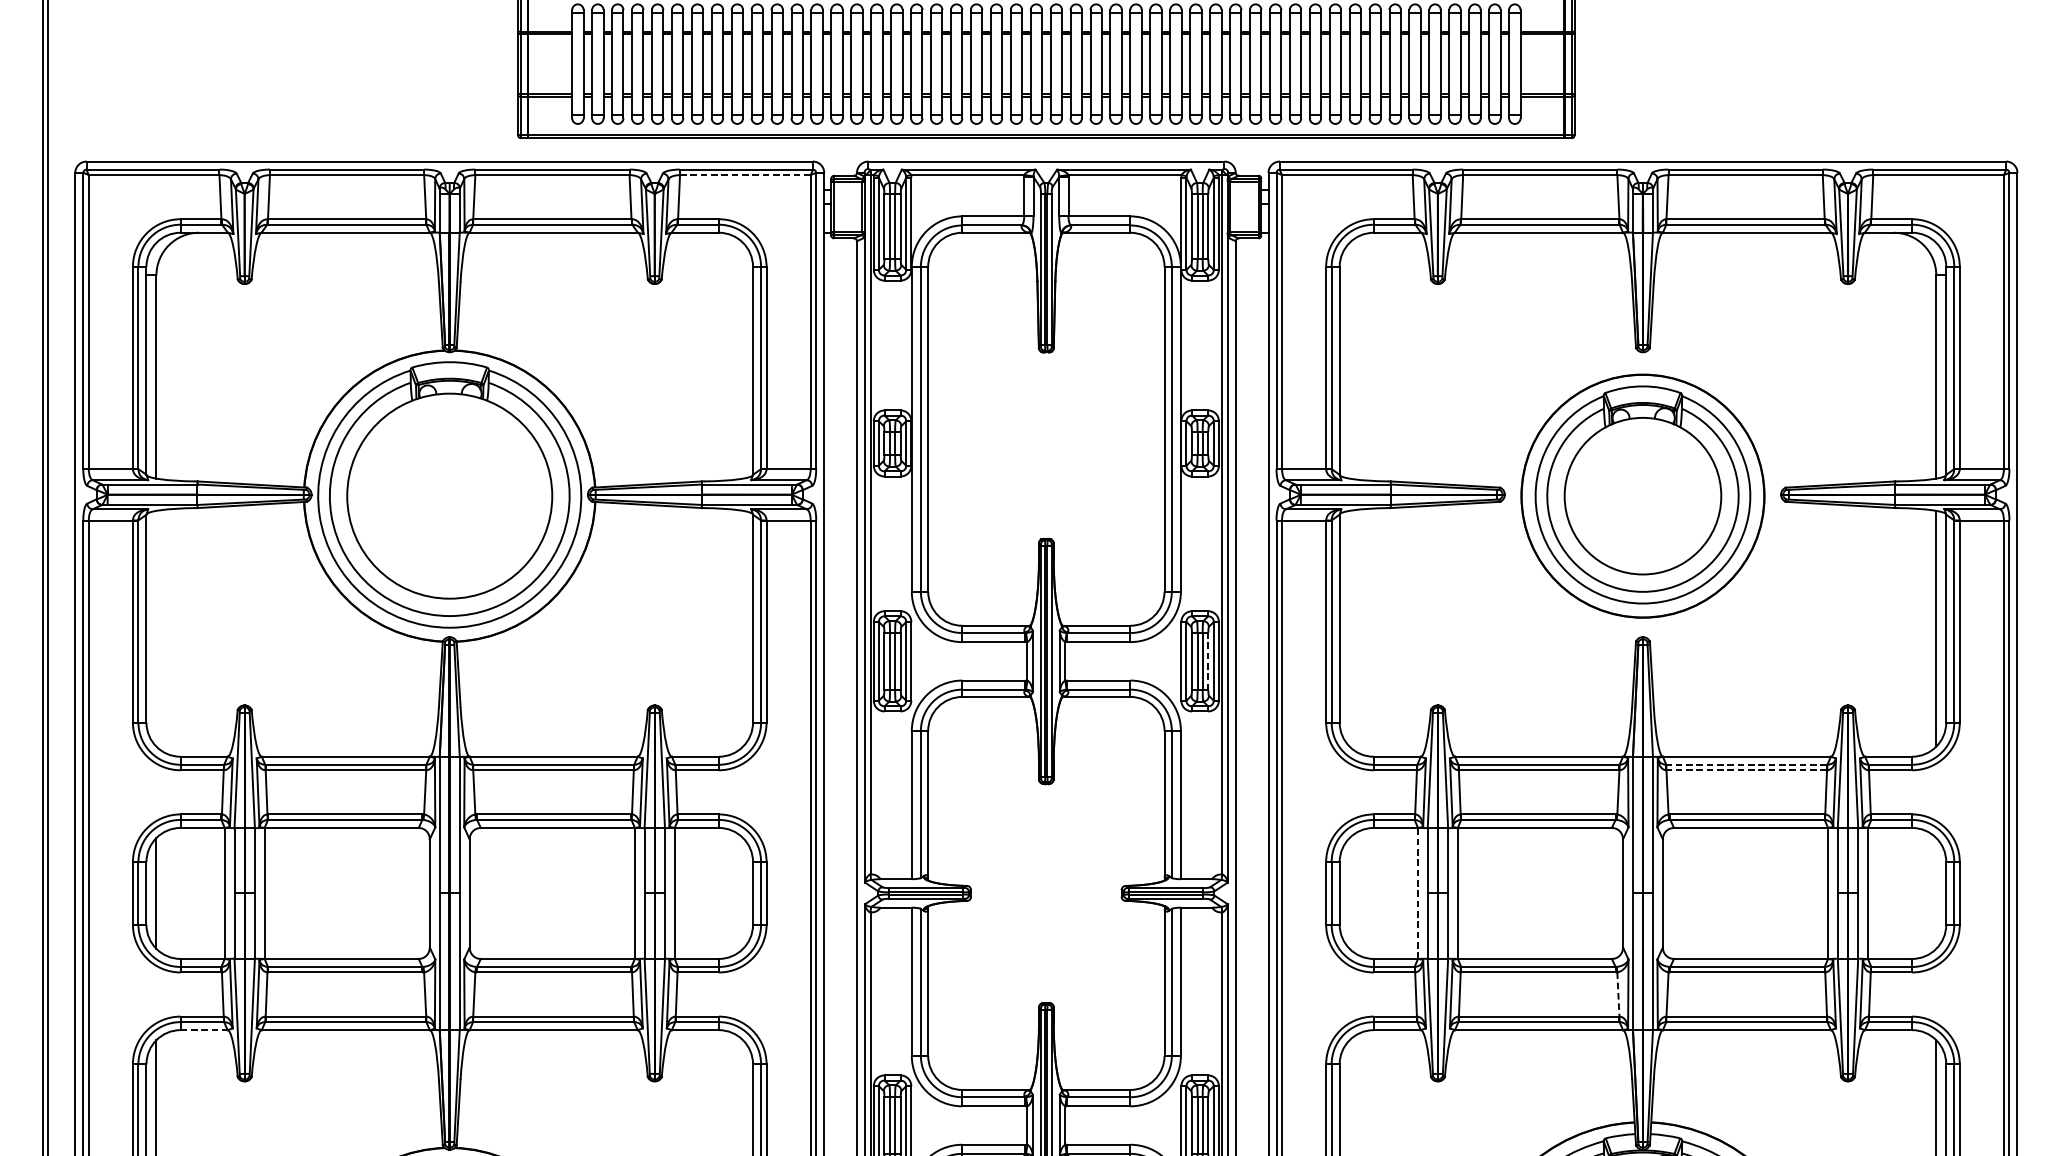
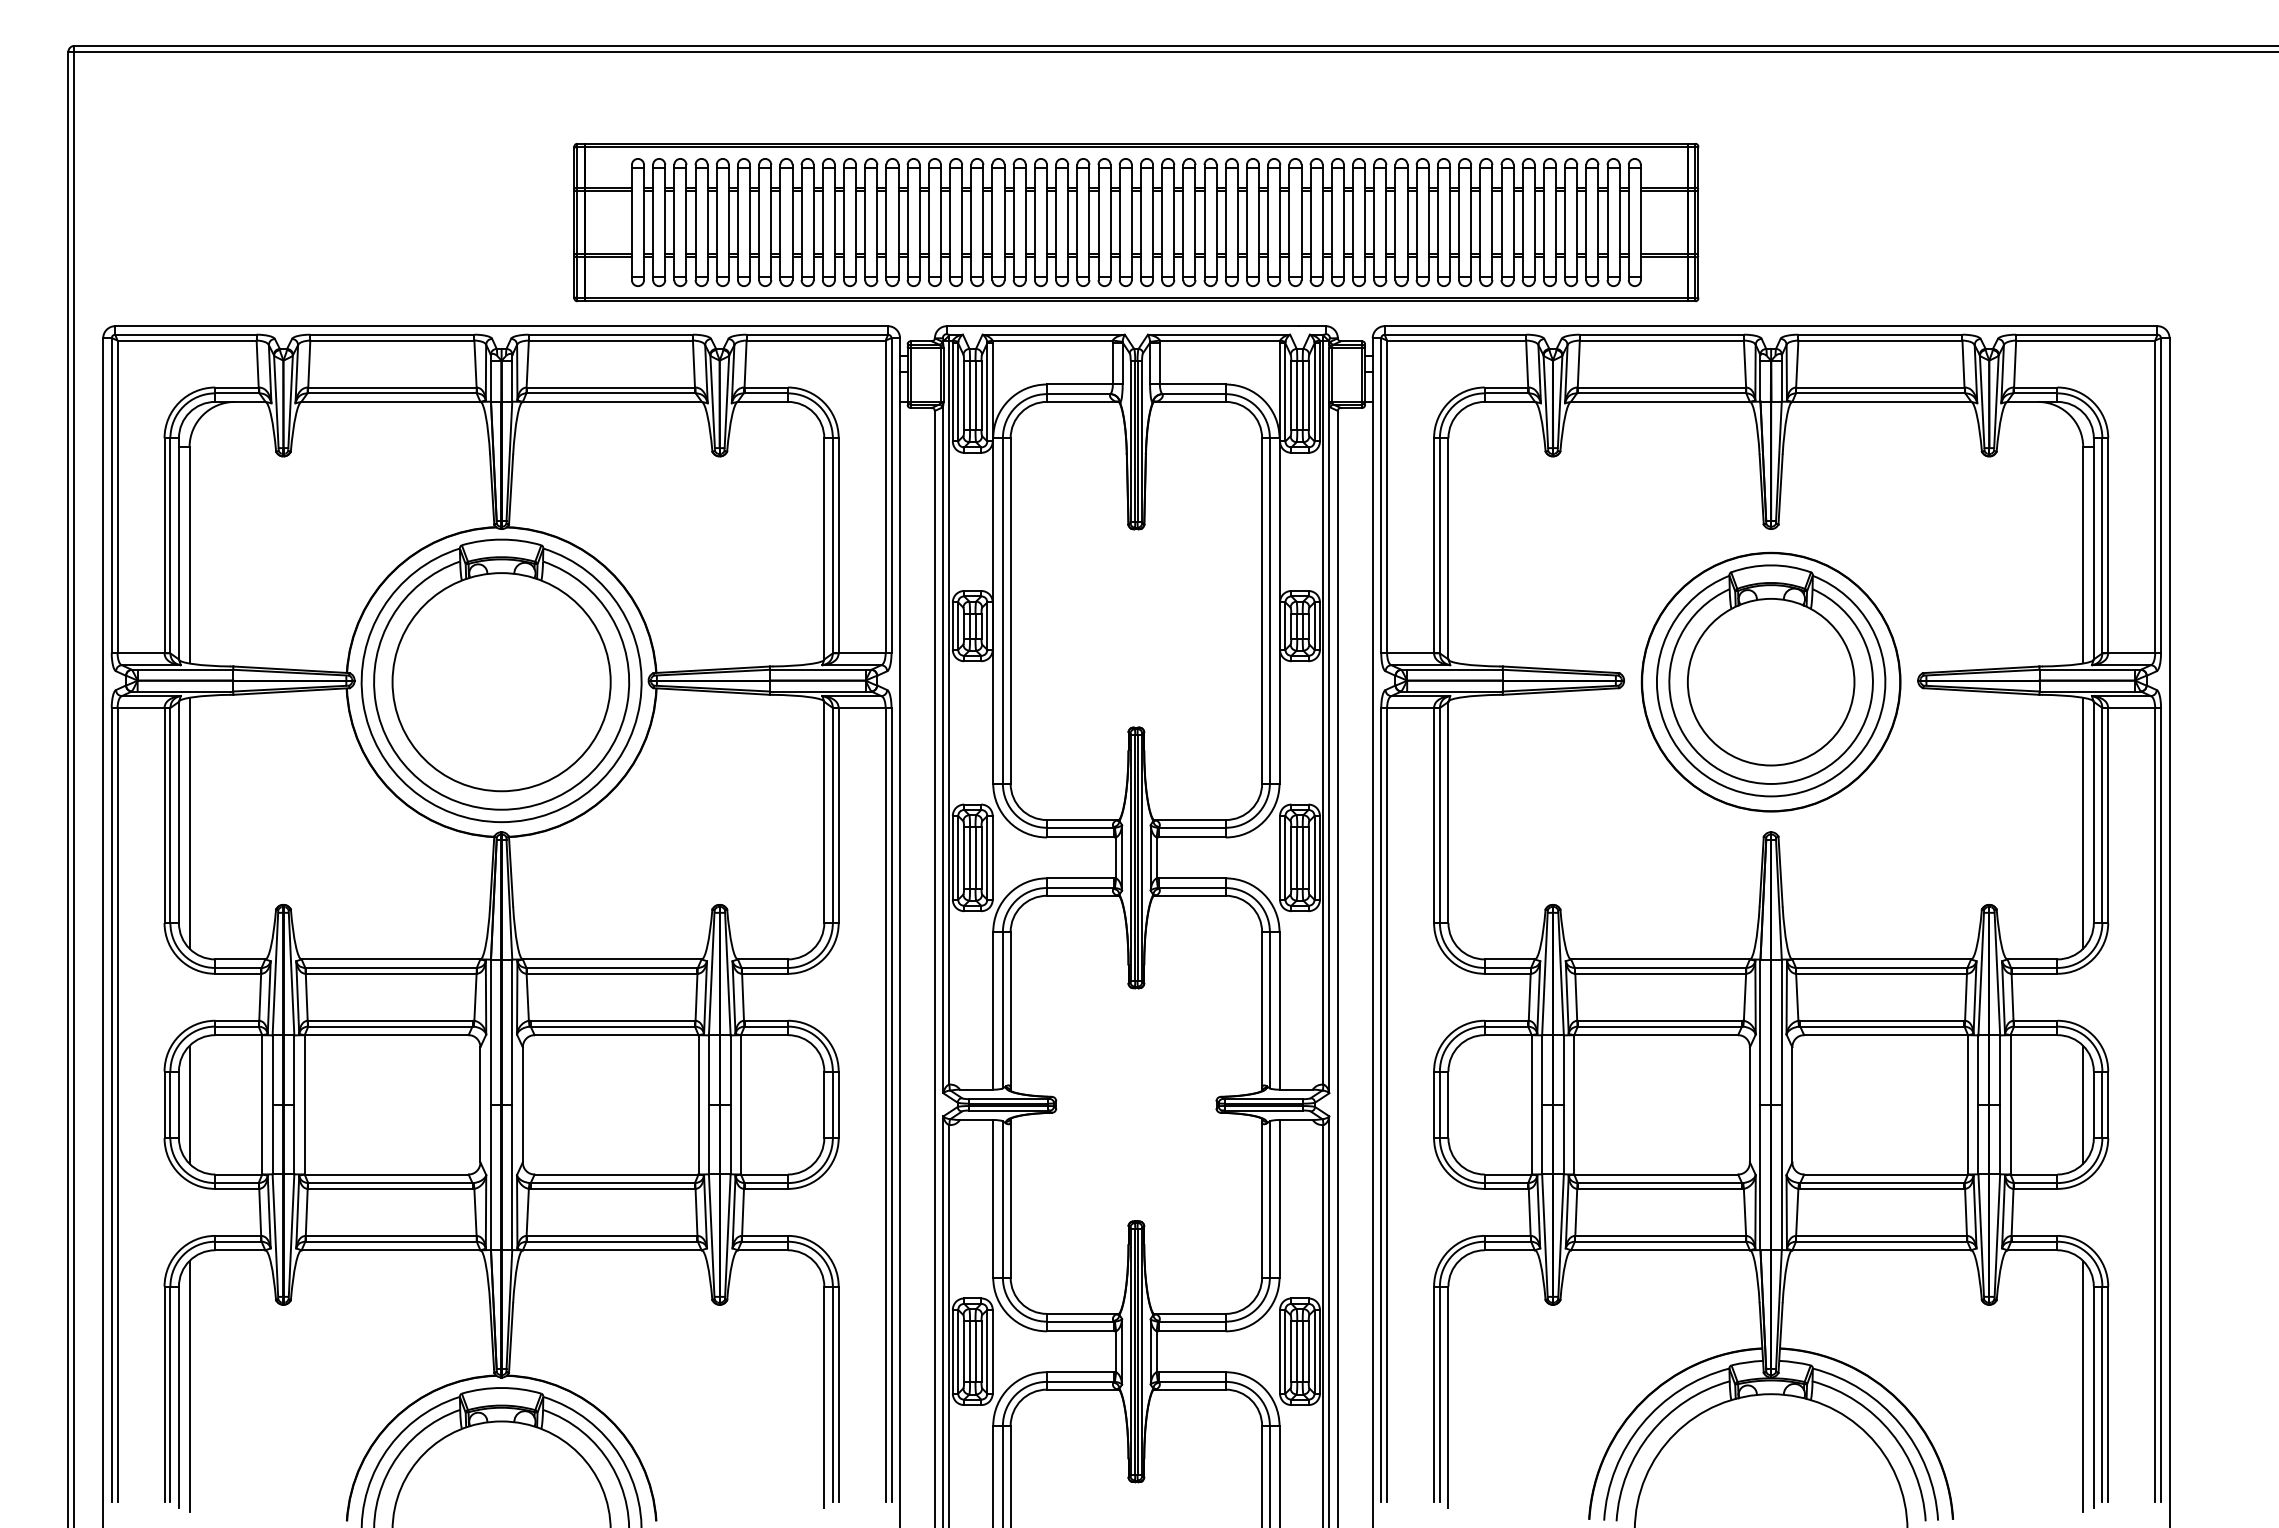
line: (745, 175) -> (816, 340), dashed -> solid
line: (156, 628) -> (189, 822), added
line: (1208, 660) -> (1308, 857), dashed -> solid
line: (1745, 764) -> (1880, 967), dashed -> solid
line: (1746, 769) -> (1881, 973), dashed -> solid
line: (1417, 893) -> (1531, 1104), dashed -> solid
line: (1936, 893) -> (2083, 1104), added
line: (1618, 994) -> (1745, 1212), dashed -> solid
line: (204, 1030) -> (240, 1250), dashed -> solid

